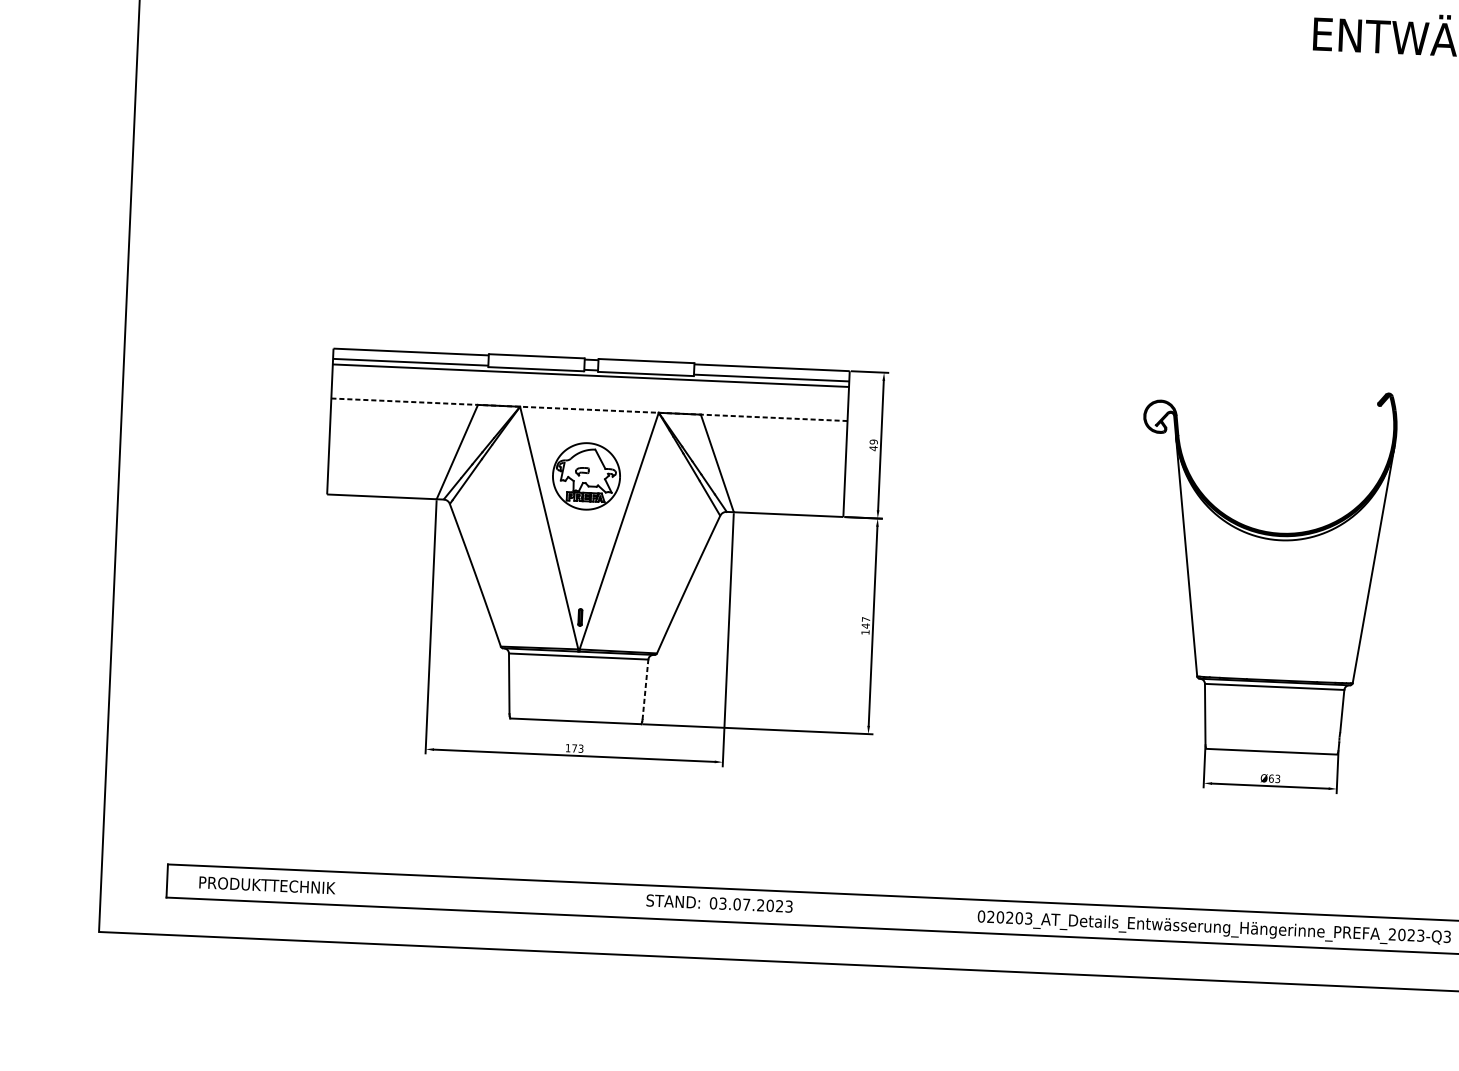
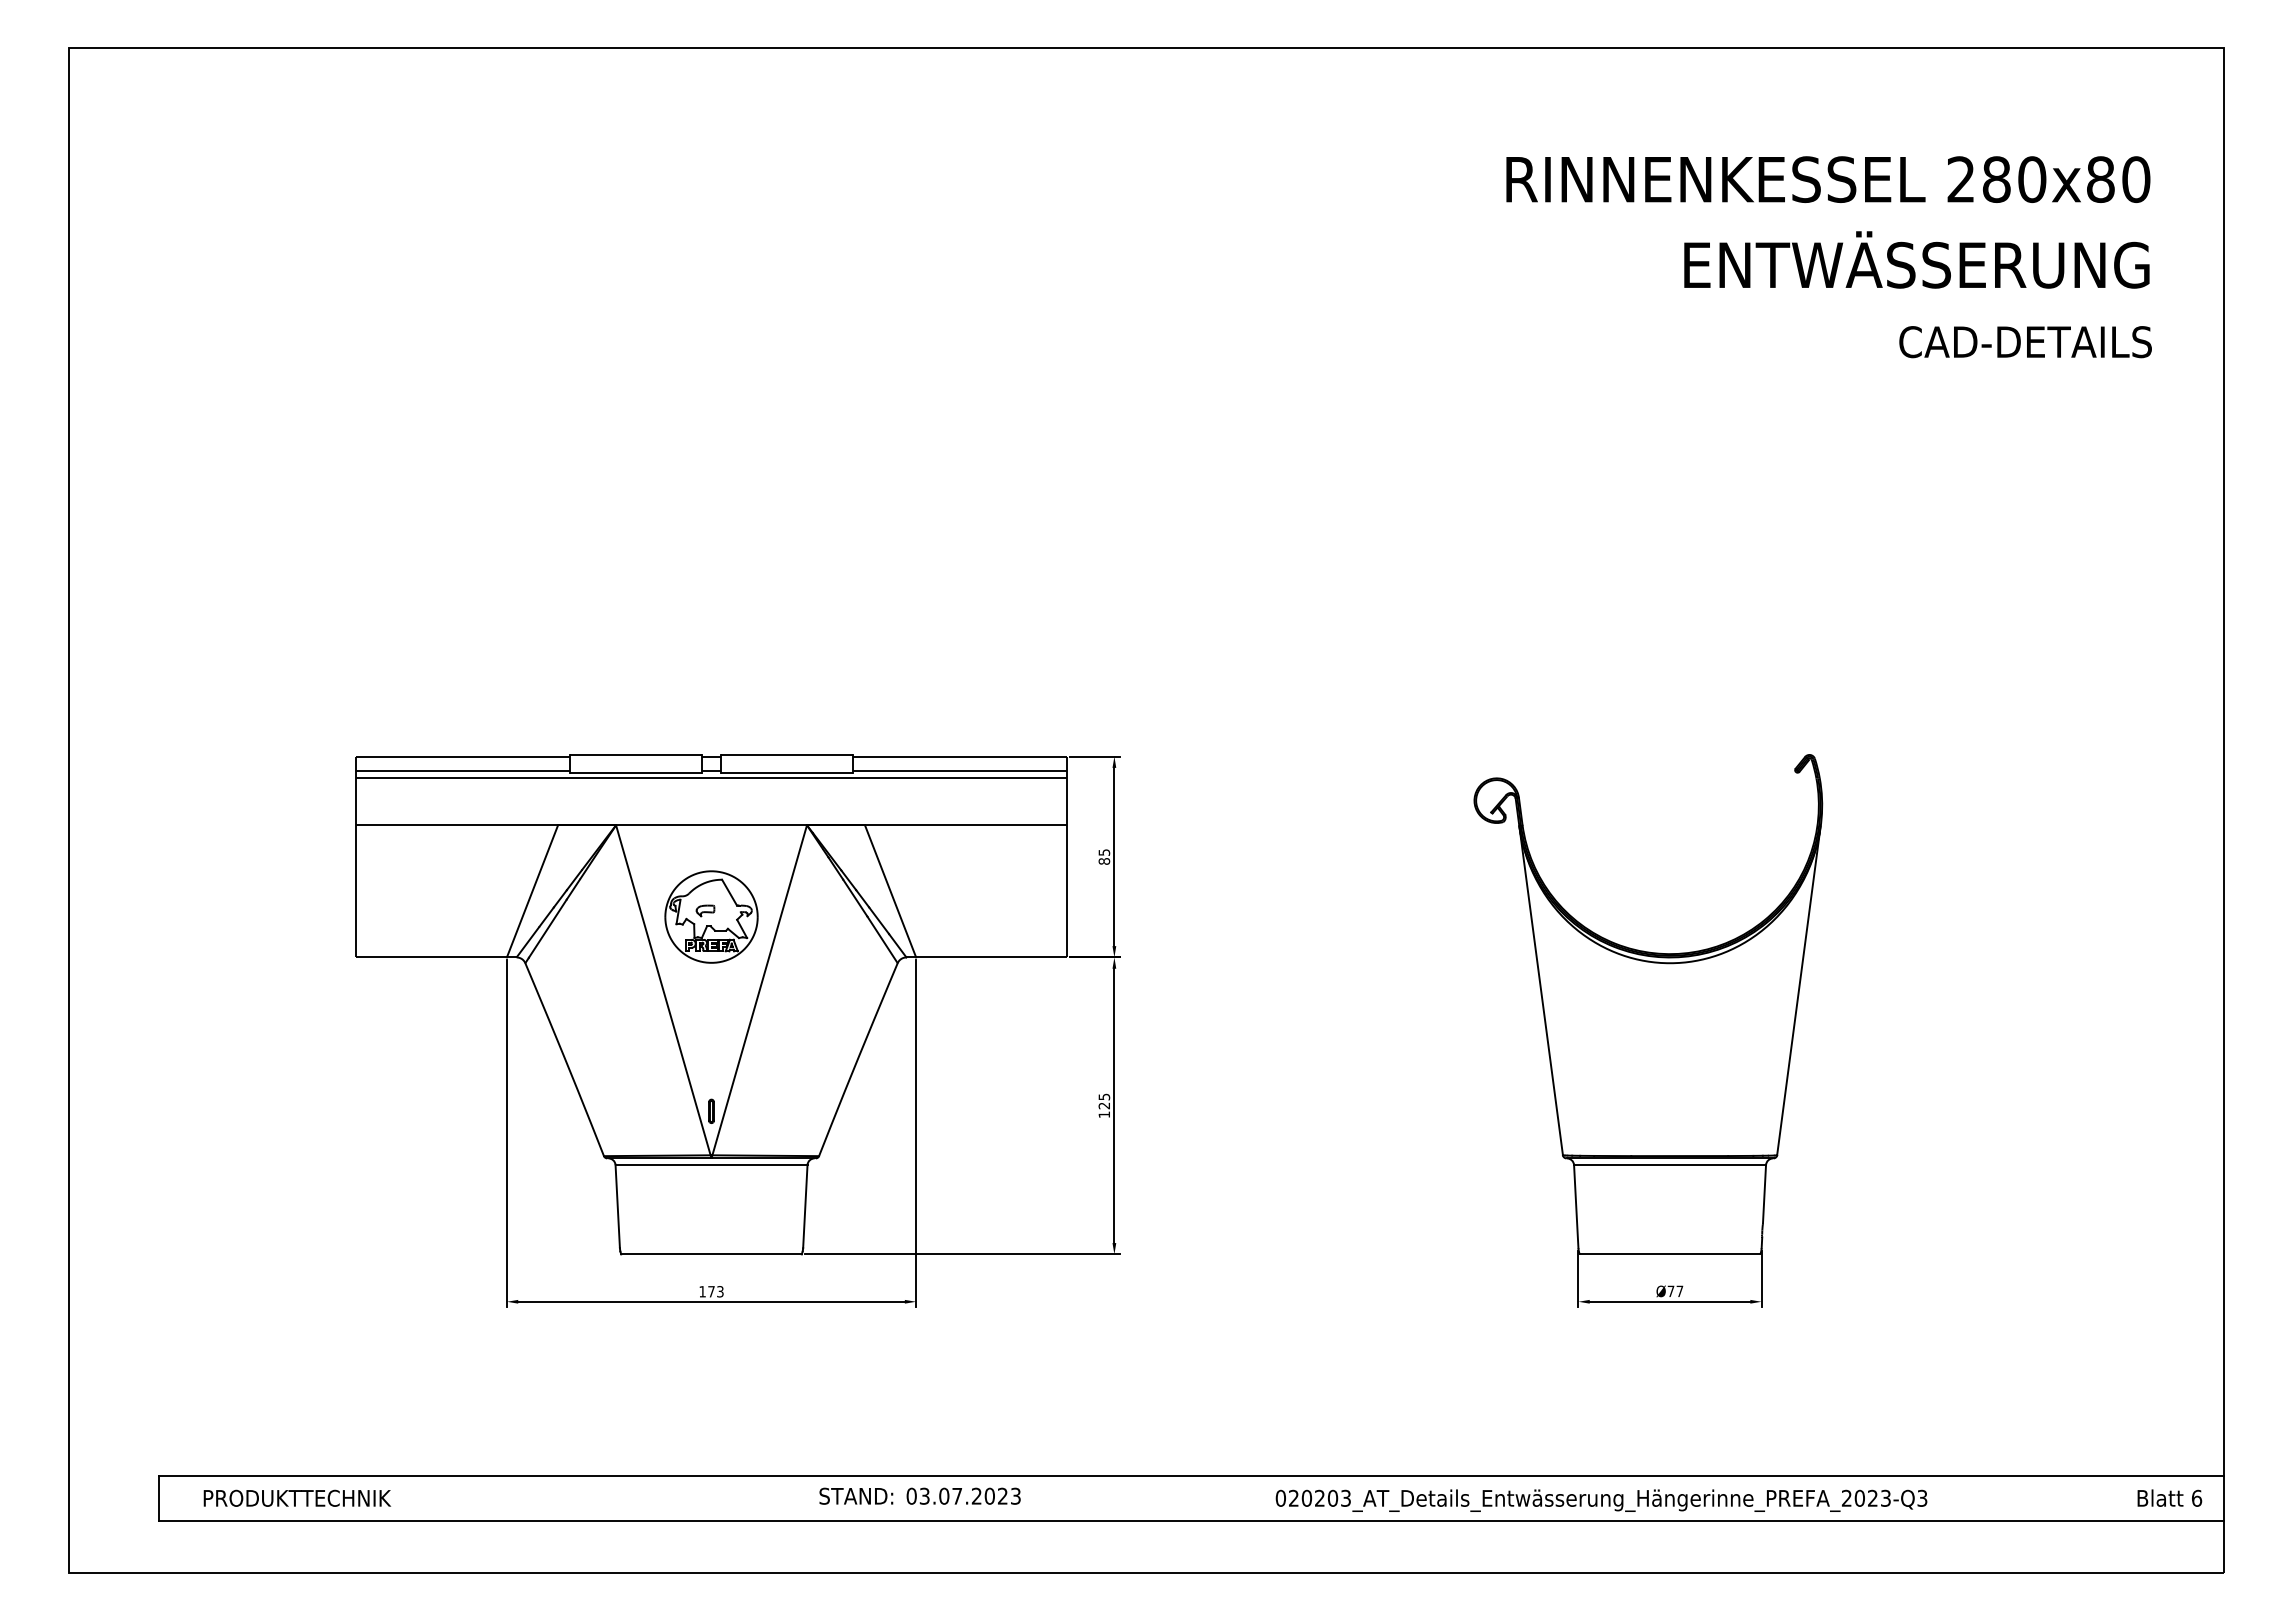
line: (590, 409) -> (712, 825), dashed -> solid
text: (873, 445) -> (1104, 857), 49 -> 85
text: (866, 622) -> (1104, 1101), 147 -> 125
line: (645, 689) -> (805, 1206), dashed -> solid
text: (1274, 778) -> (1675, 1291), Ø63 -> Ø77

